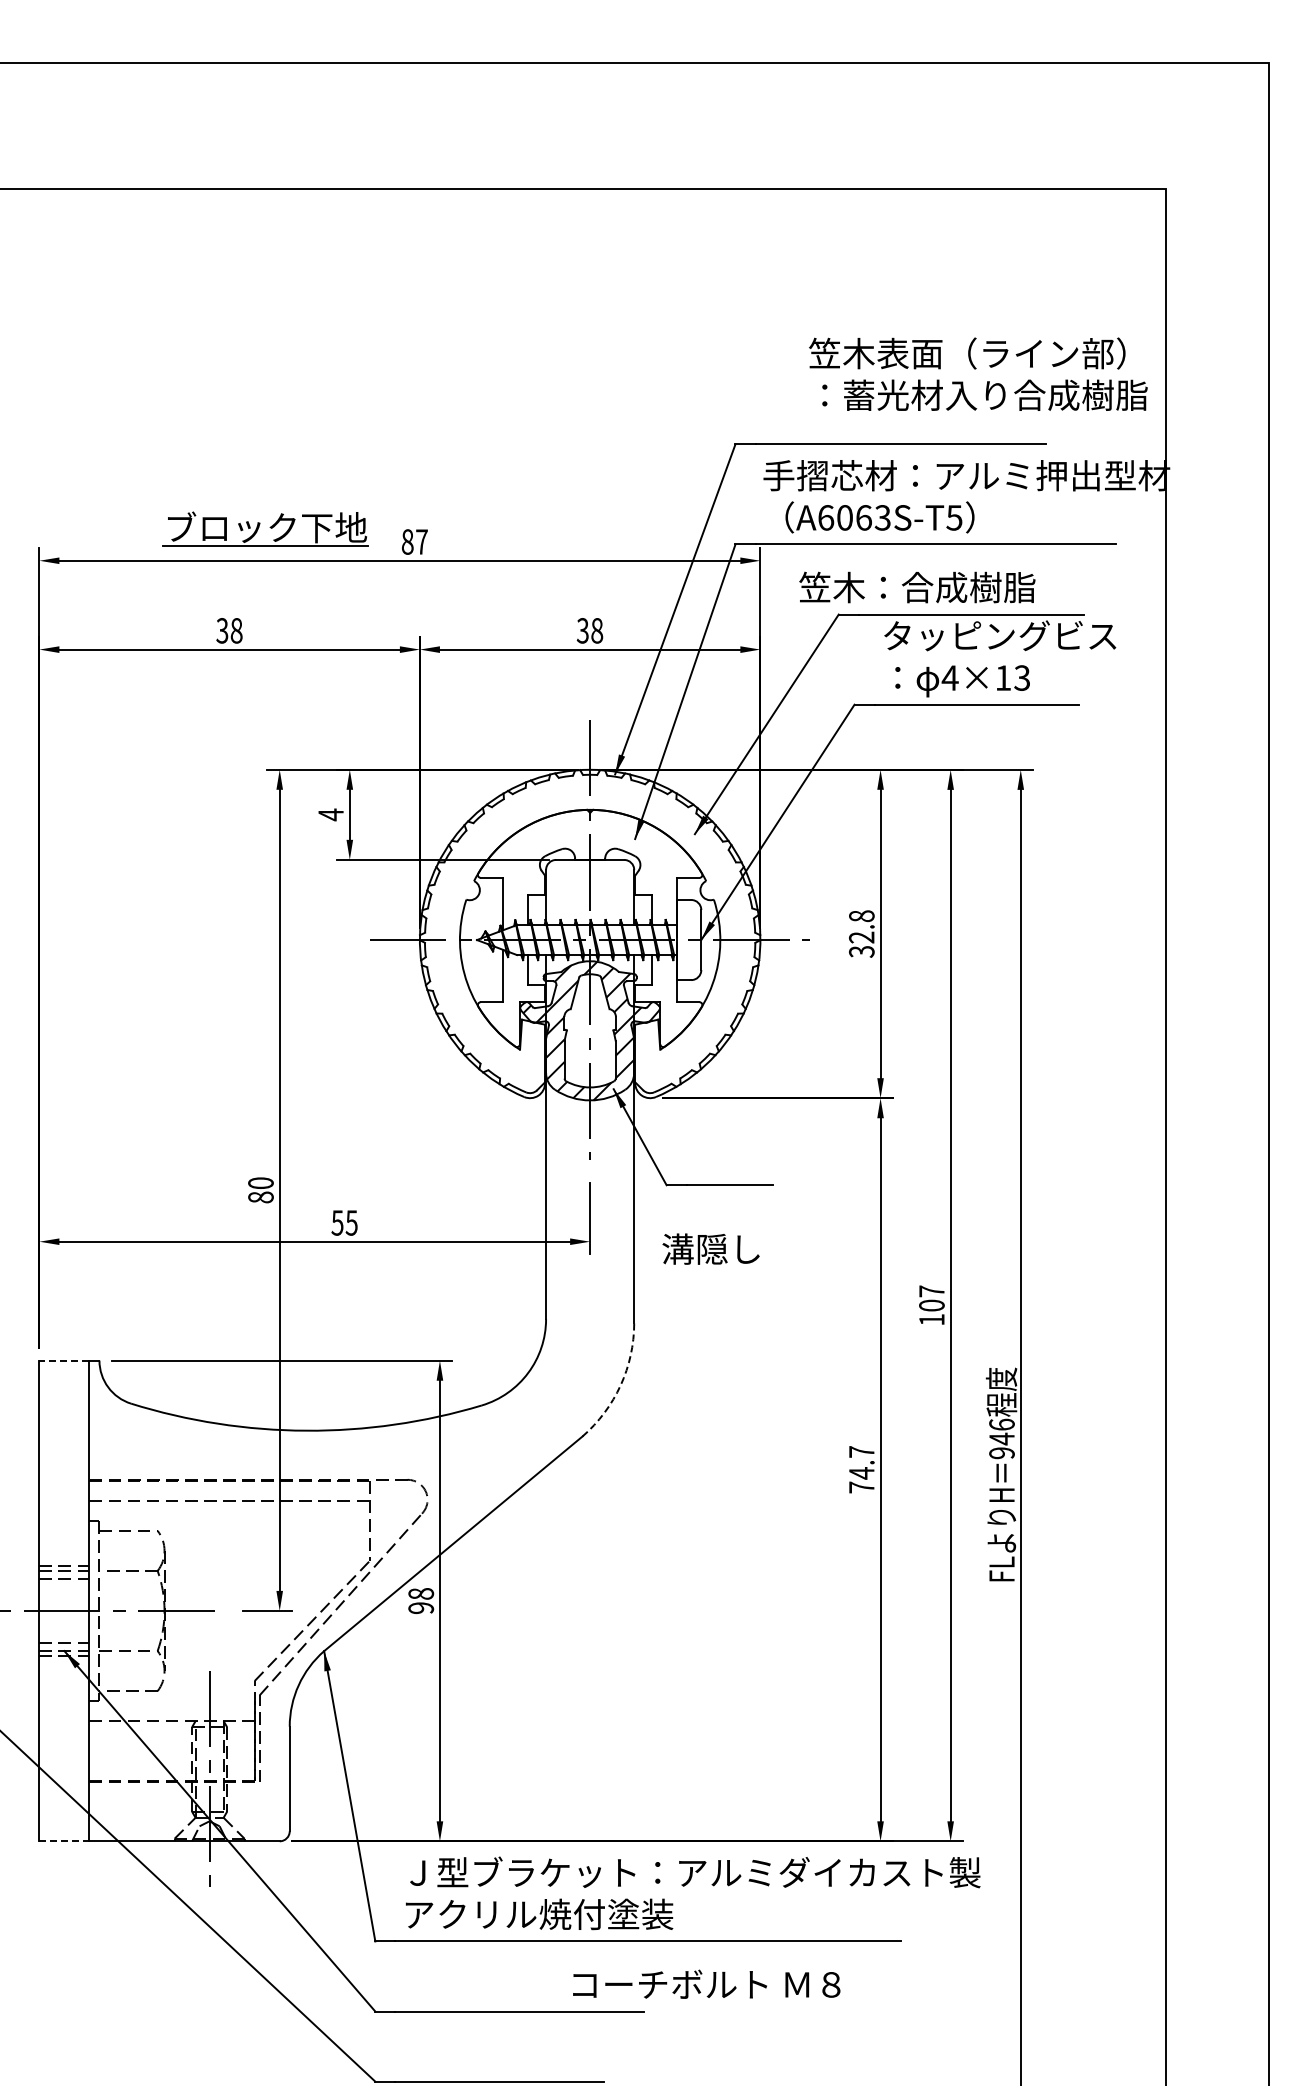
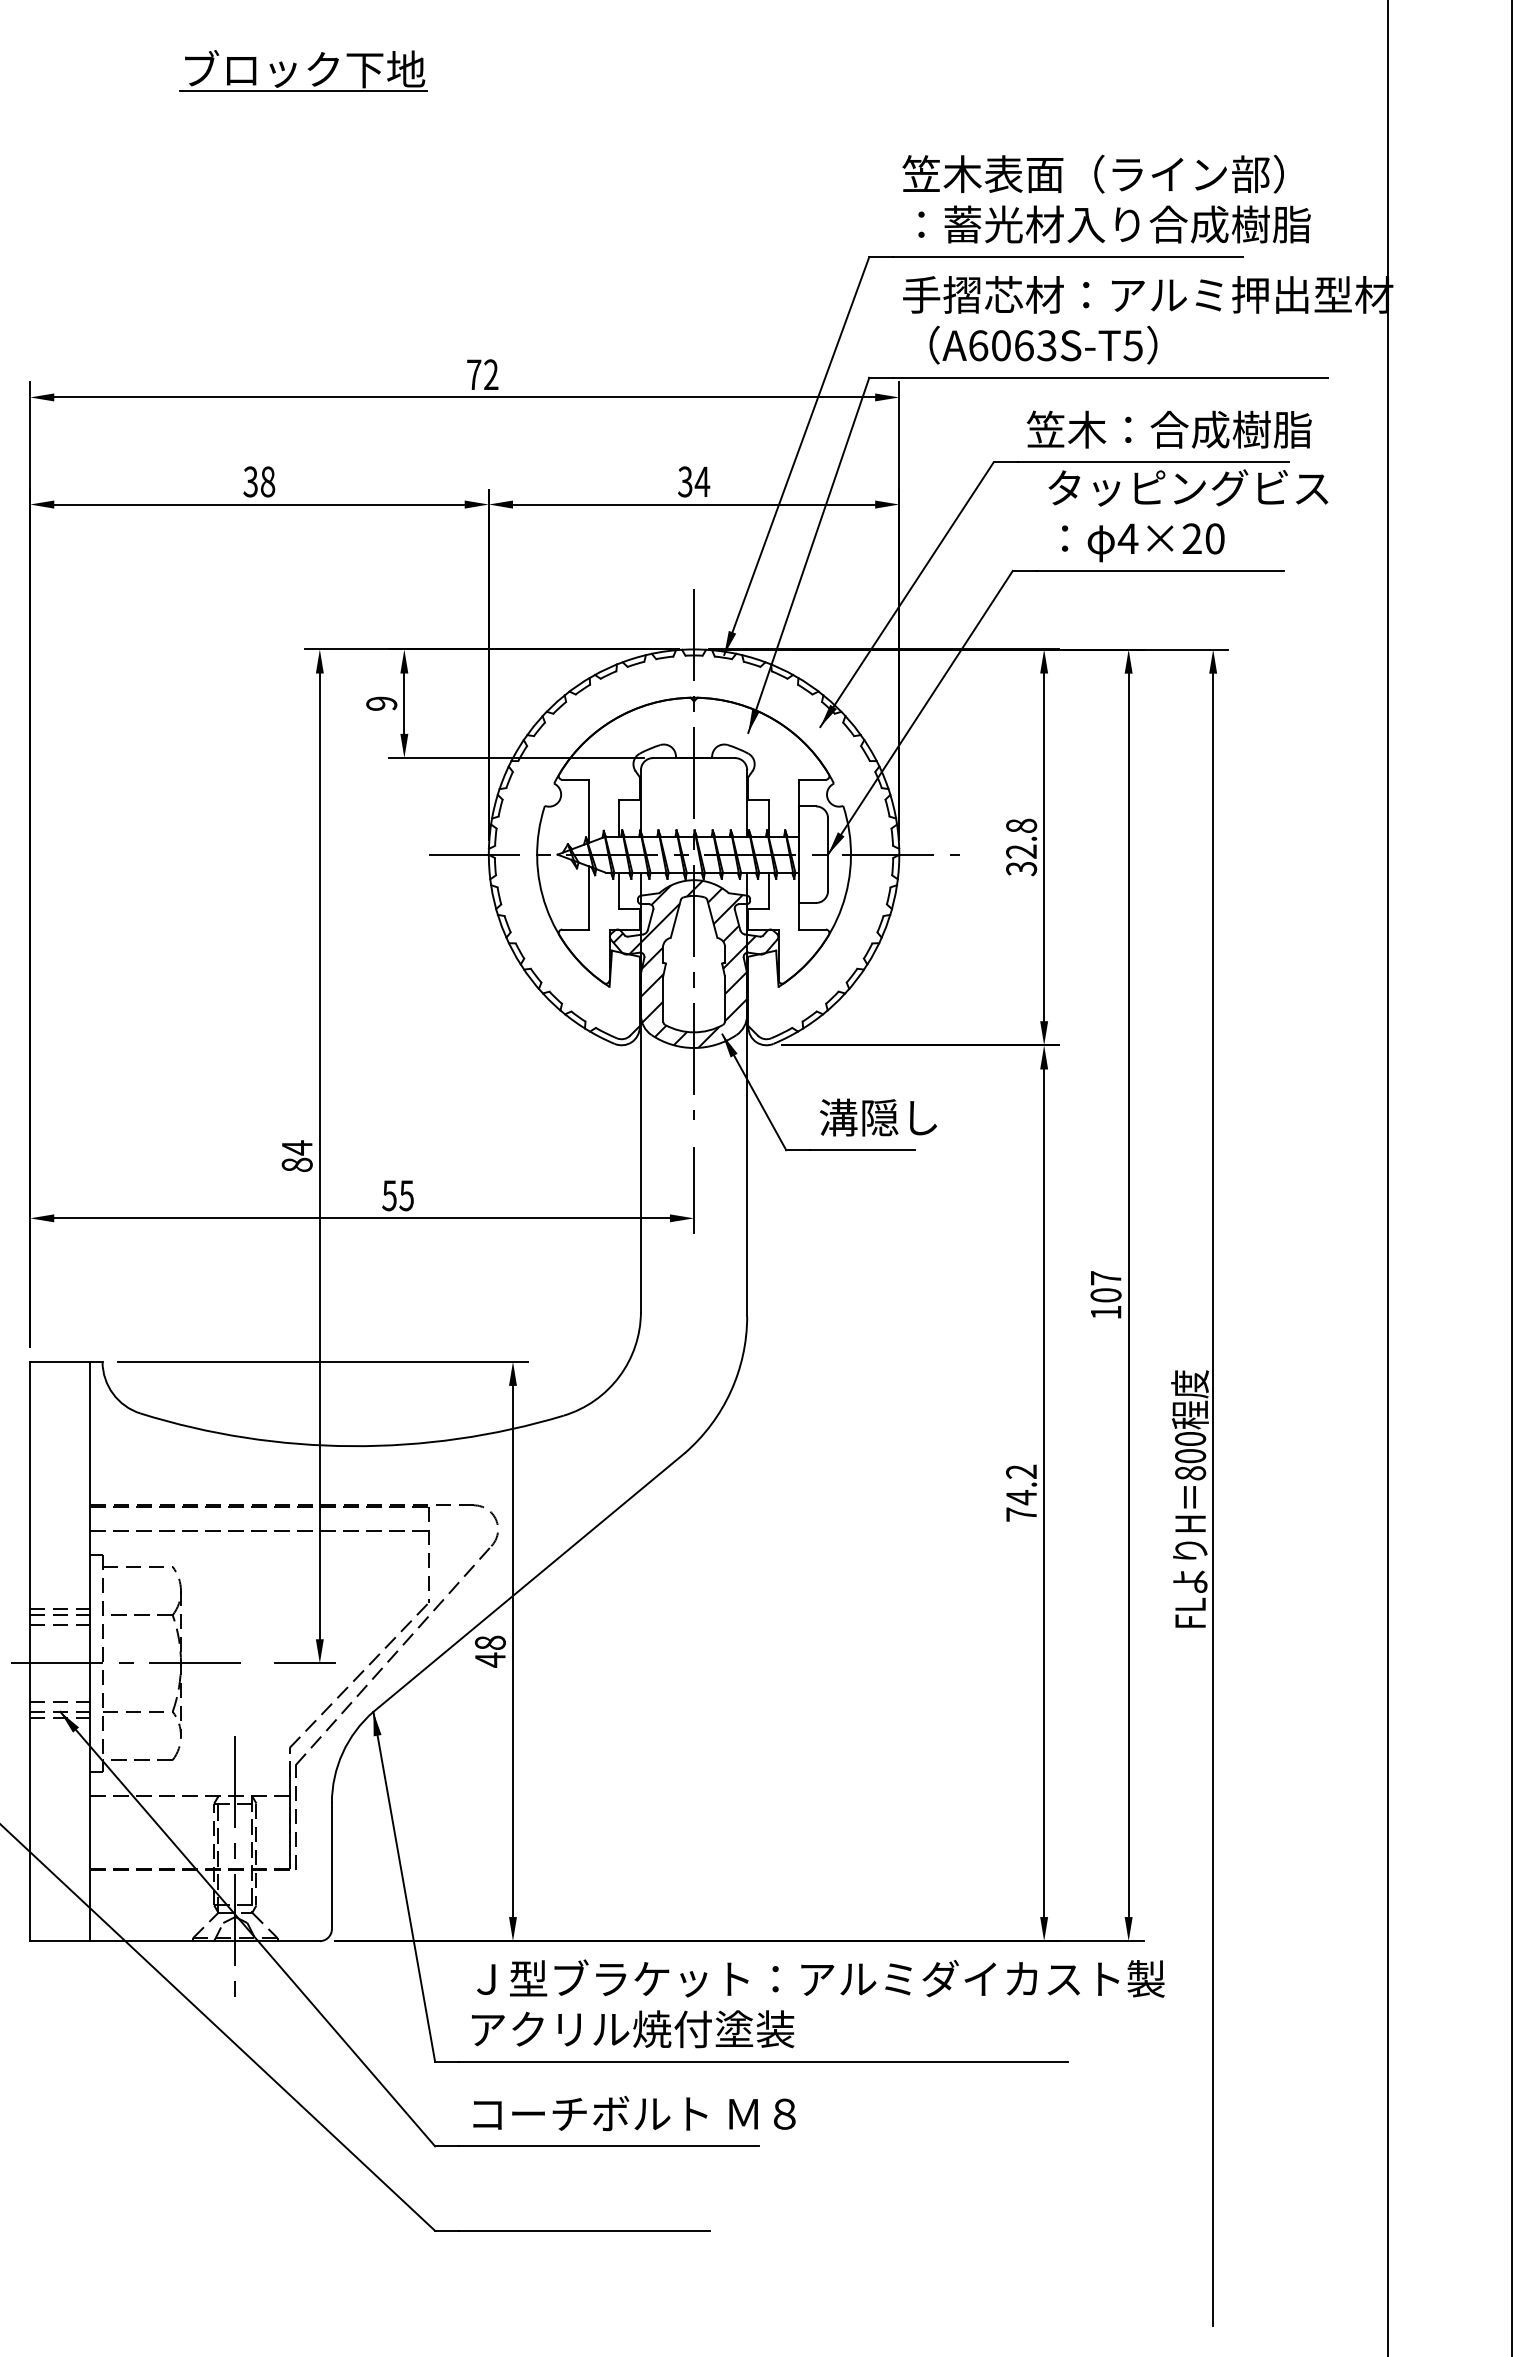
text: (978, 373) -> (1106, 198), moved
part: (265, 528) -> (302, 70), moved
text: (414, 541) -> (482, 374), 87 -> 72
text: (917, 587) -> (1169, 429), moved
text: (596, 630) -> (701, 481), 38 -> 34
text: (1012, 677) -> (1203, 538), 4×13 -> 4×20
text: (330, 814) -> (381, 703), 4 -> 9
text: (260, 1183) -> (296, 1148), 80 -> 84
text: (710, 1248) -> (877, 1116), moved
line: (63, 1360) -> (59, 1361), dashed -> solid
arc: (620, 1385) -> (730, 1391), dashed -> solid
text: (1001, 1438) -> (1189, 1455), 946 -> 800
text: (861, 1451) -> (1021, 1471), 74.7 -> 74.2
text: (421, 1607) -> (490, 1659), 98 -> 48
line: (64, 1841) -> (60, 1941), dashed -> solid
text: (706, 1983) -> (634, 2112), moved

